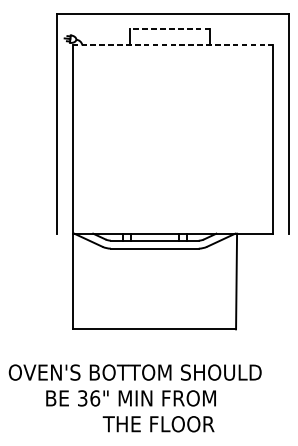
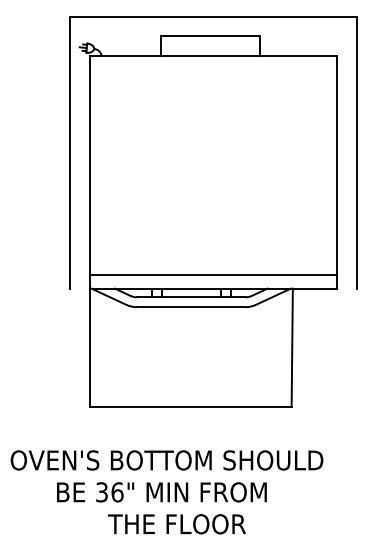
line: (169, 29) -> (209, 36), dashed -> solid
line: (172, 45) -> (213, 55), dashed -> solid
line: (172, 222) -> (213, 274), added
text: (158, 424) -> (176, 524), moved

